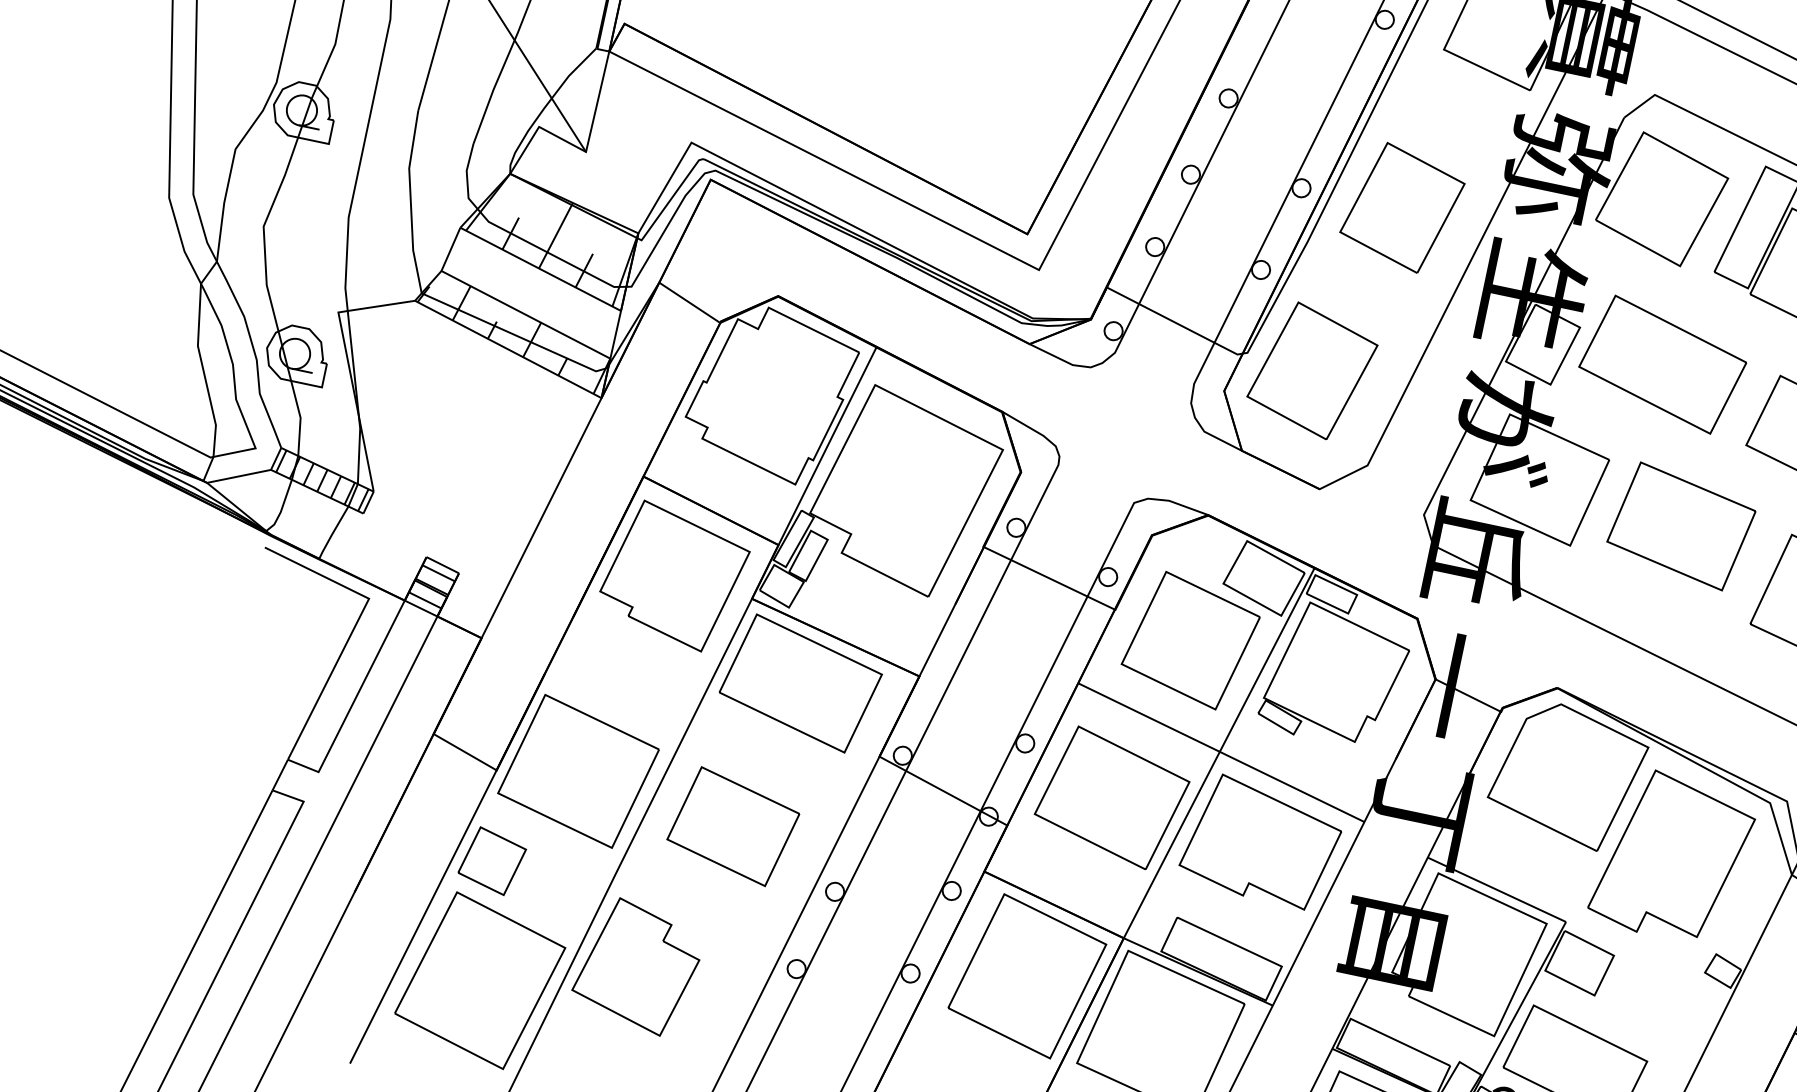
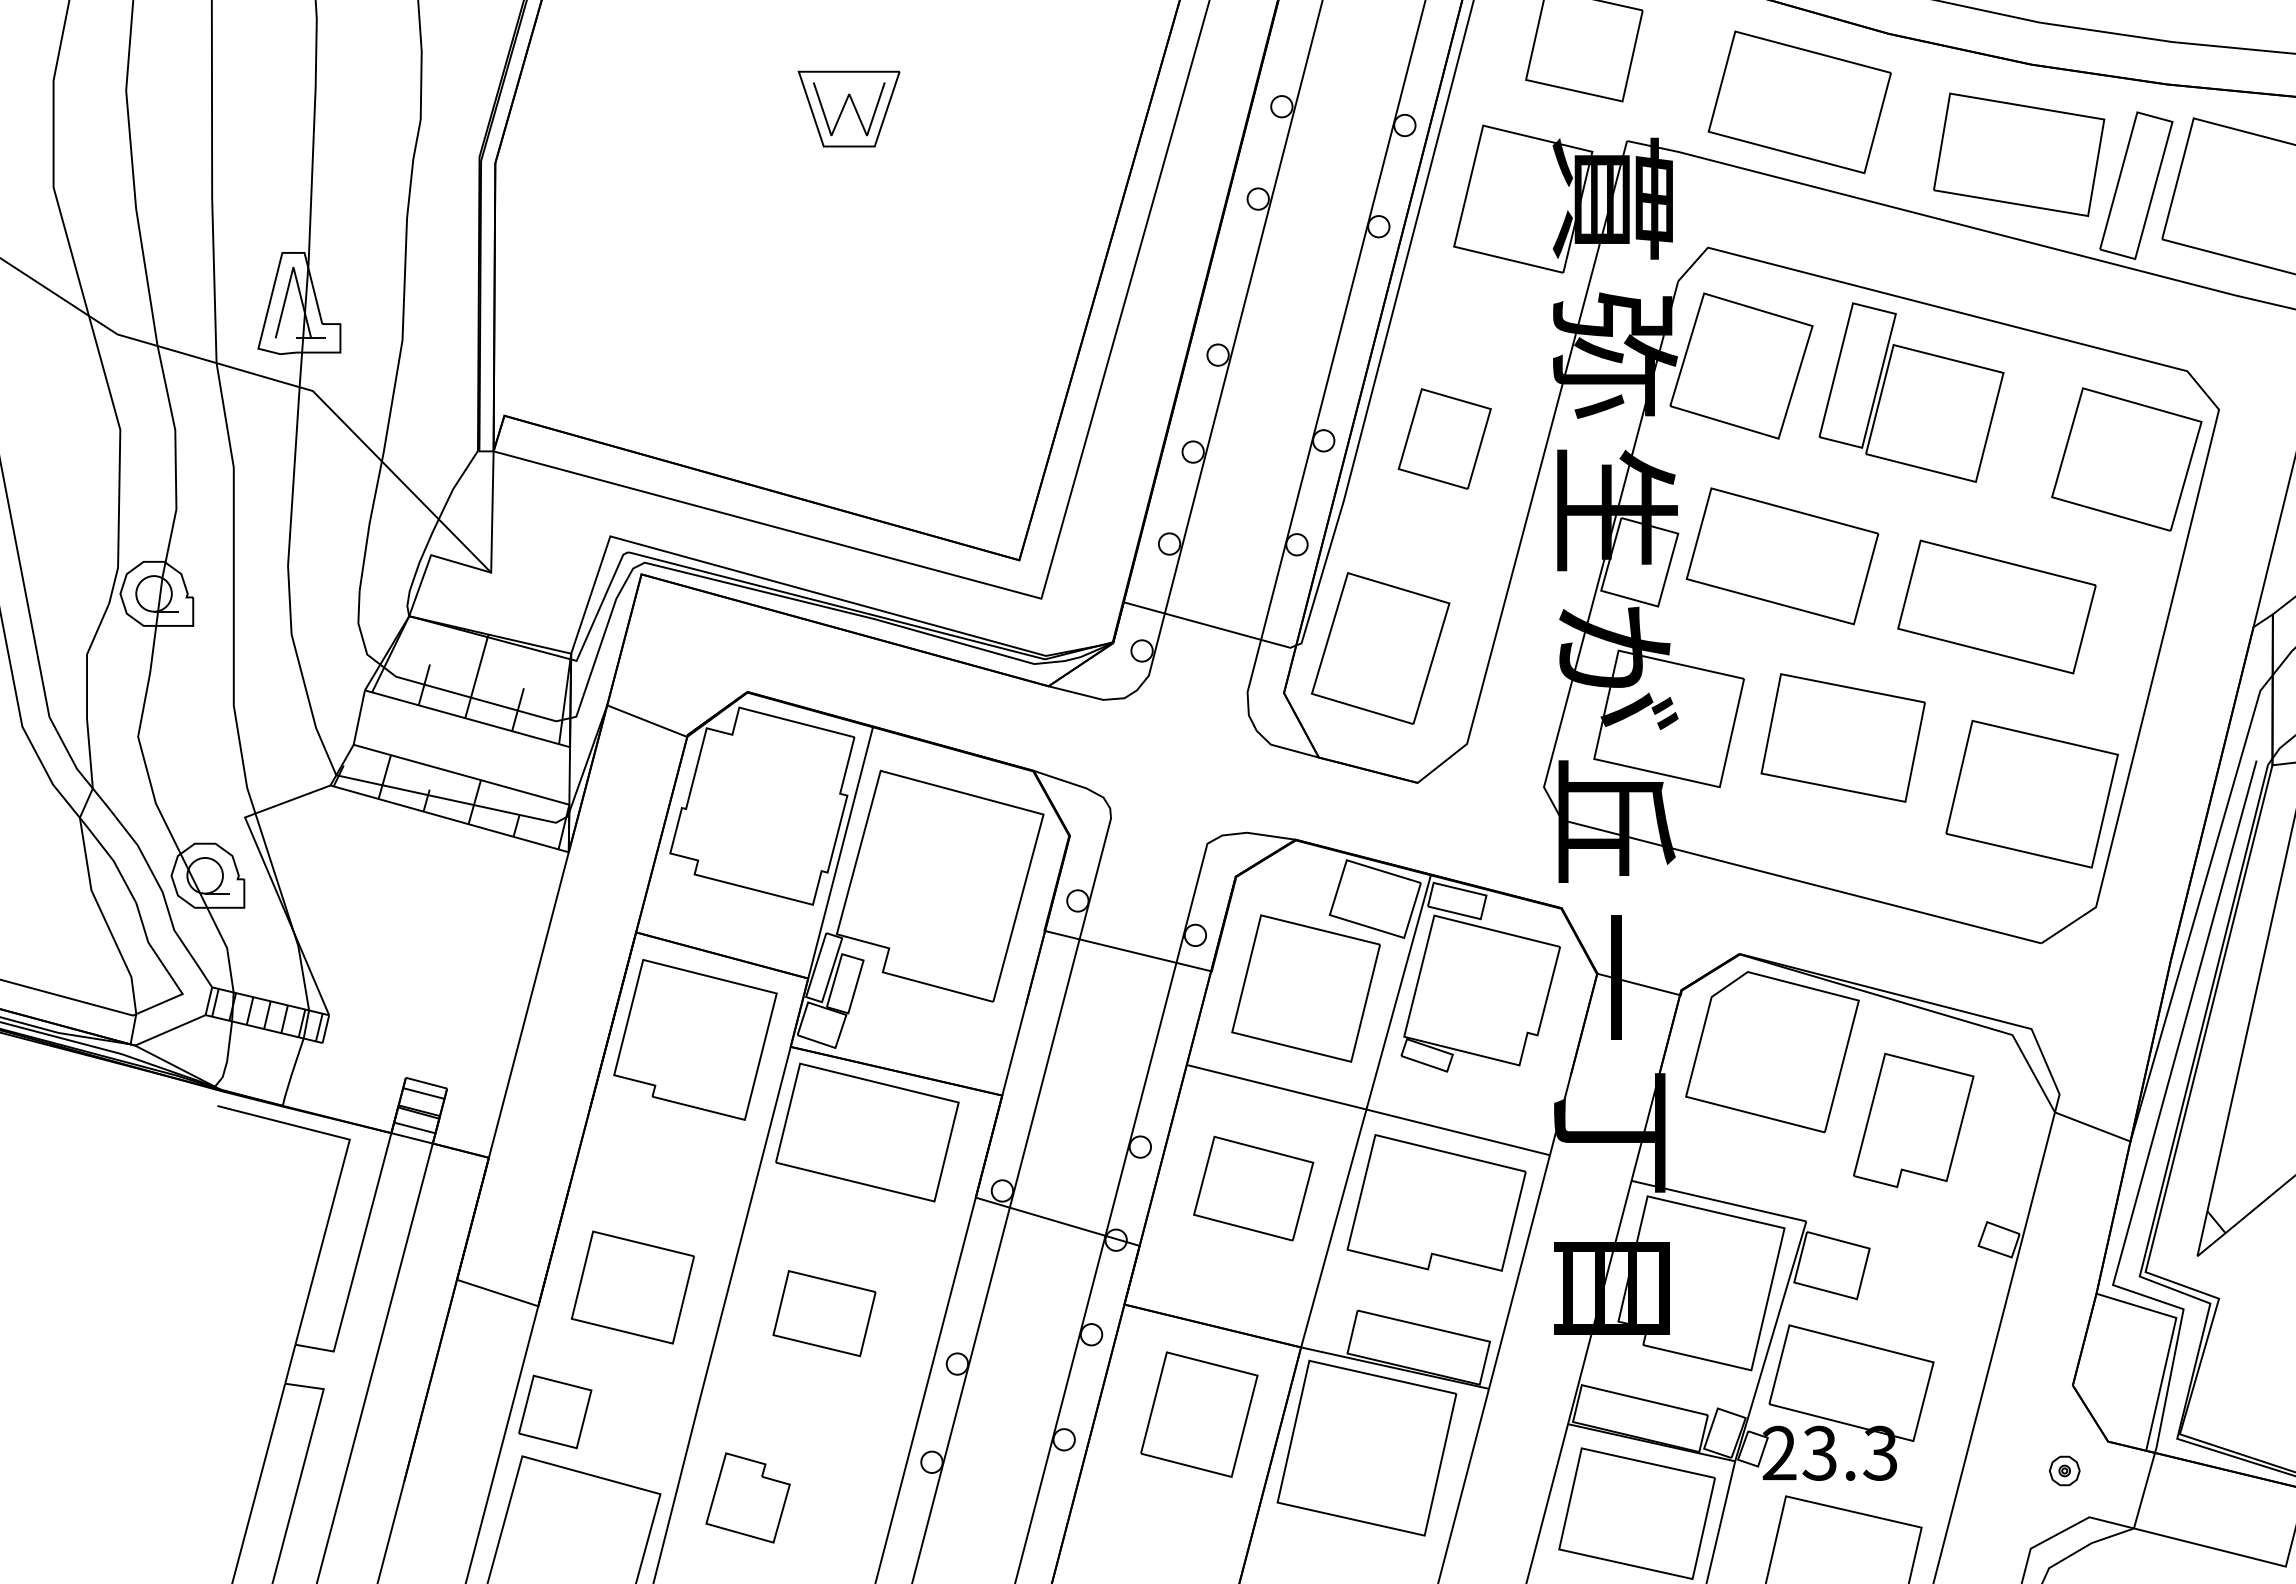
part: (1402, 207) -> (1444, 438), size x0.7
part: (578, 771) -> (632, 1287), size x0.7
part: (1112, 797) -> (1253, 1188), size x0.7
part: (733, 826) -> (824, 1313), size x0.7
part: (1672, 856) -> (1913, 1120), size x0.7
part: (637, 966) -> (747, 1497), size x0.6
part: (1027, 976) -> (1199, 1414), size x0.7

